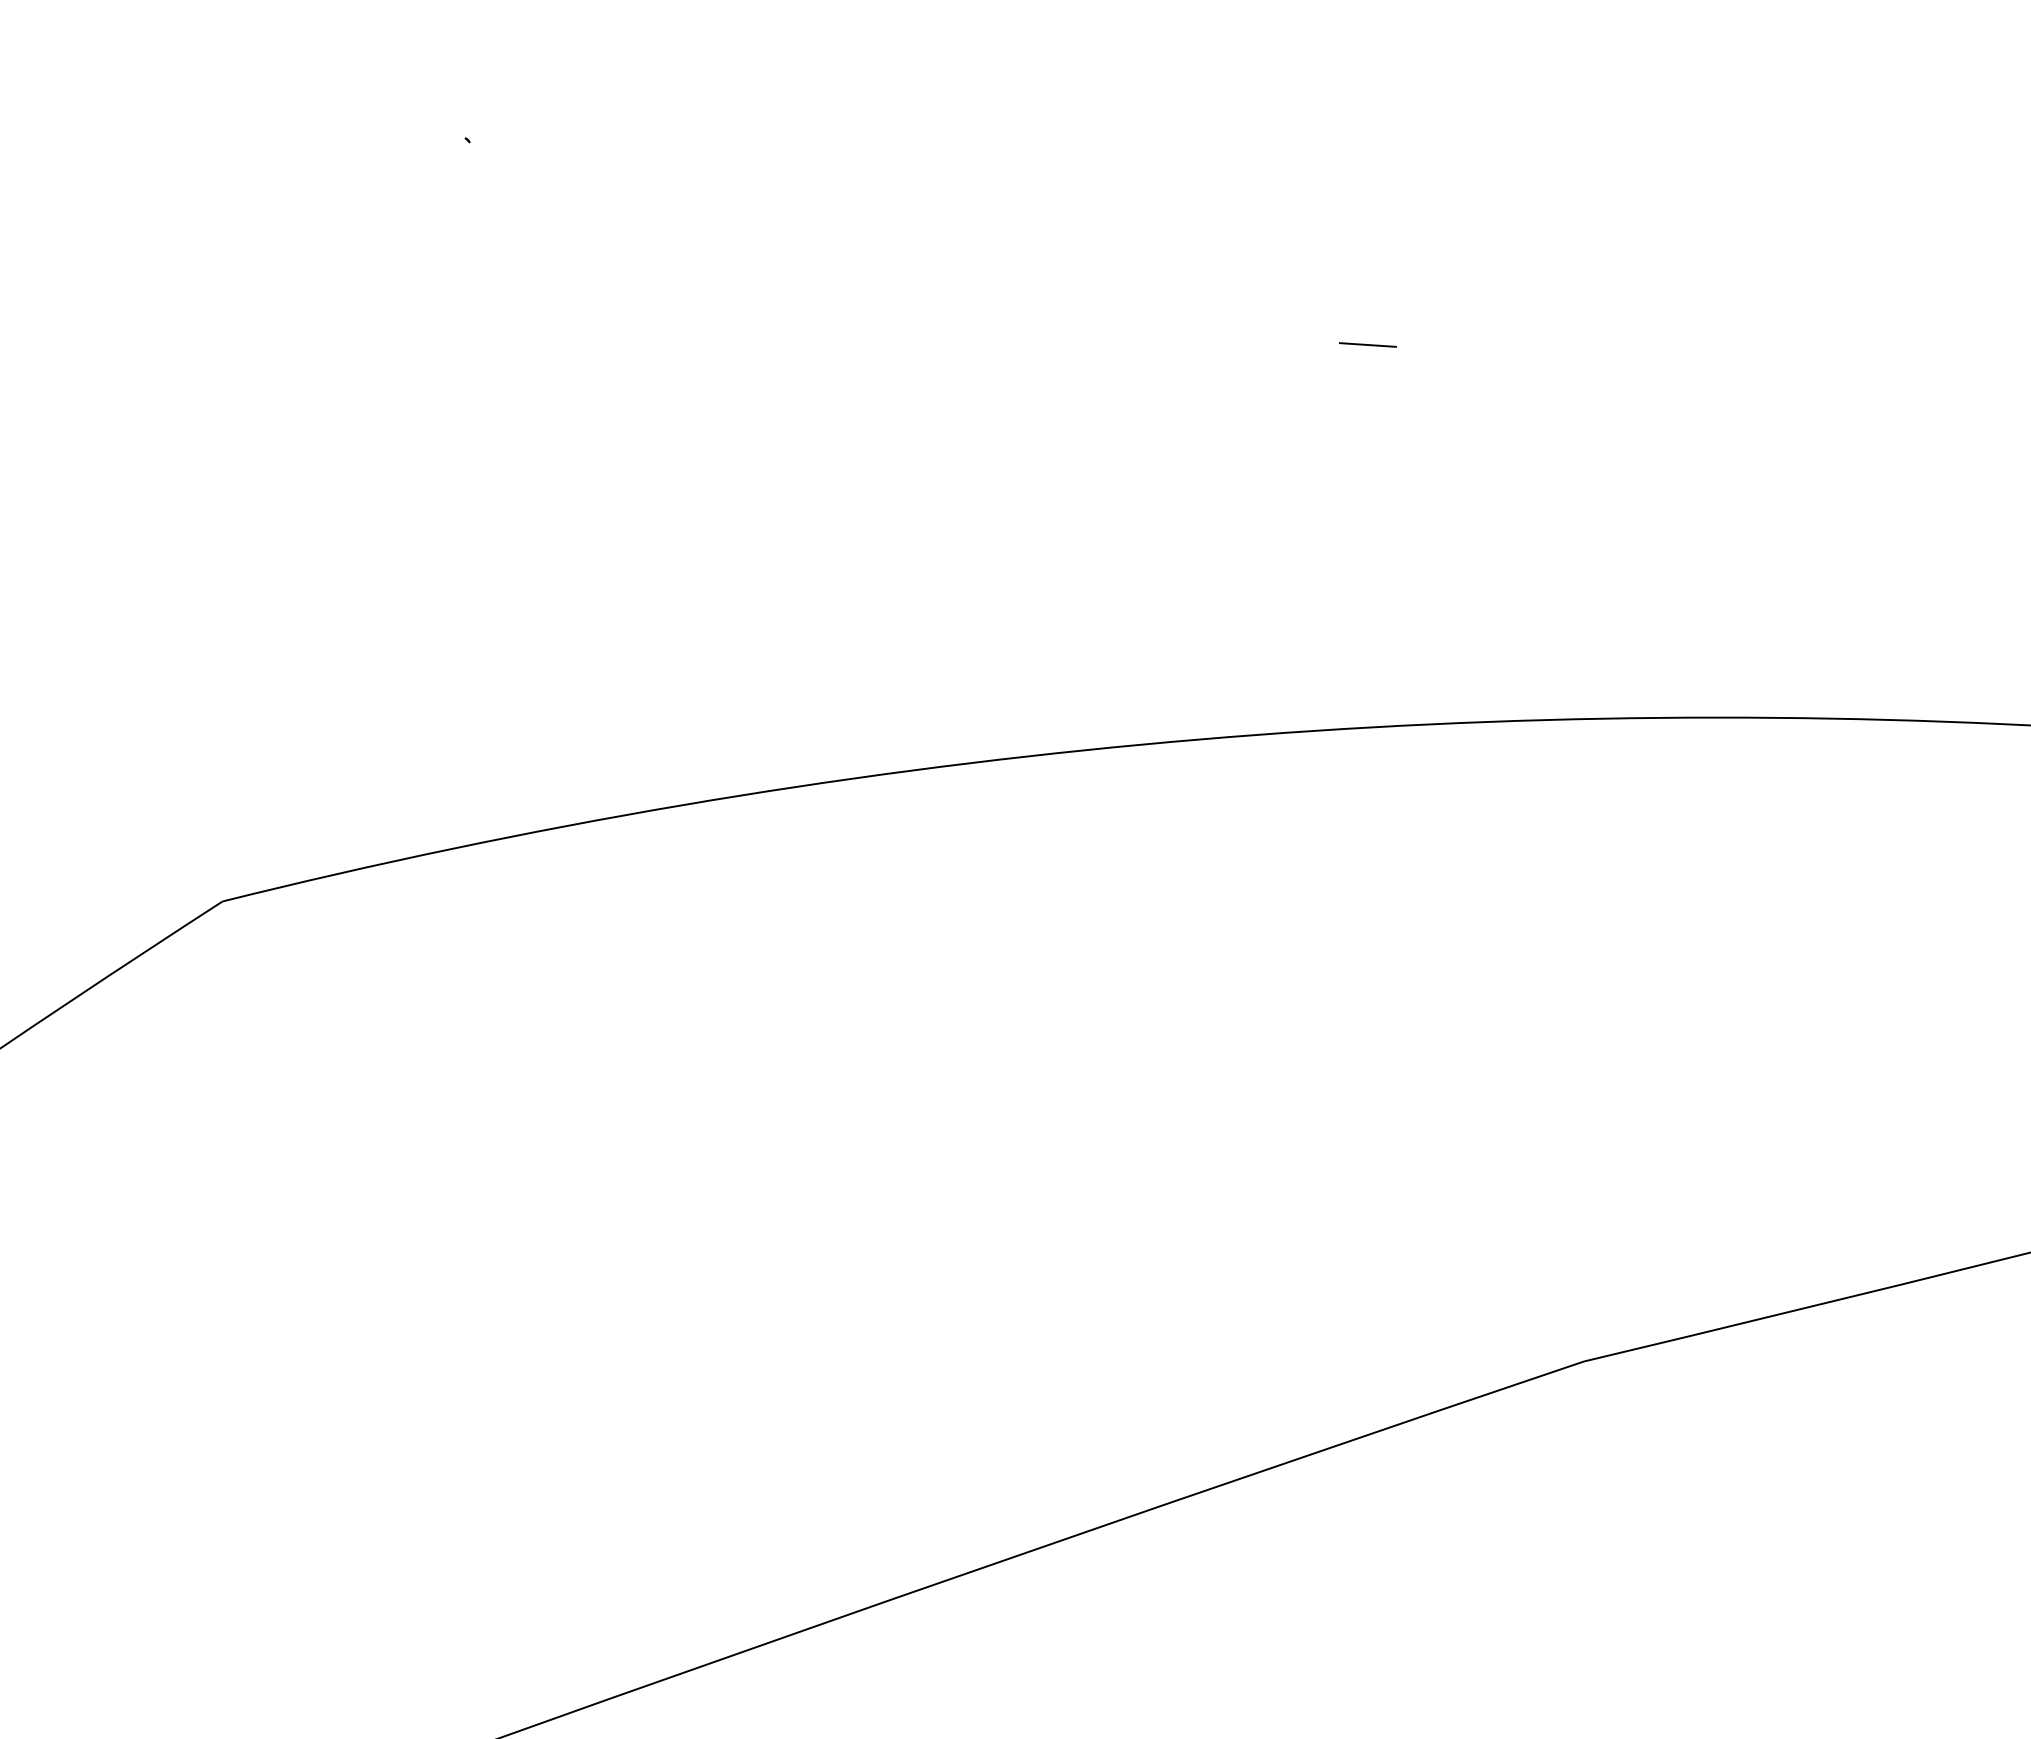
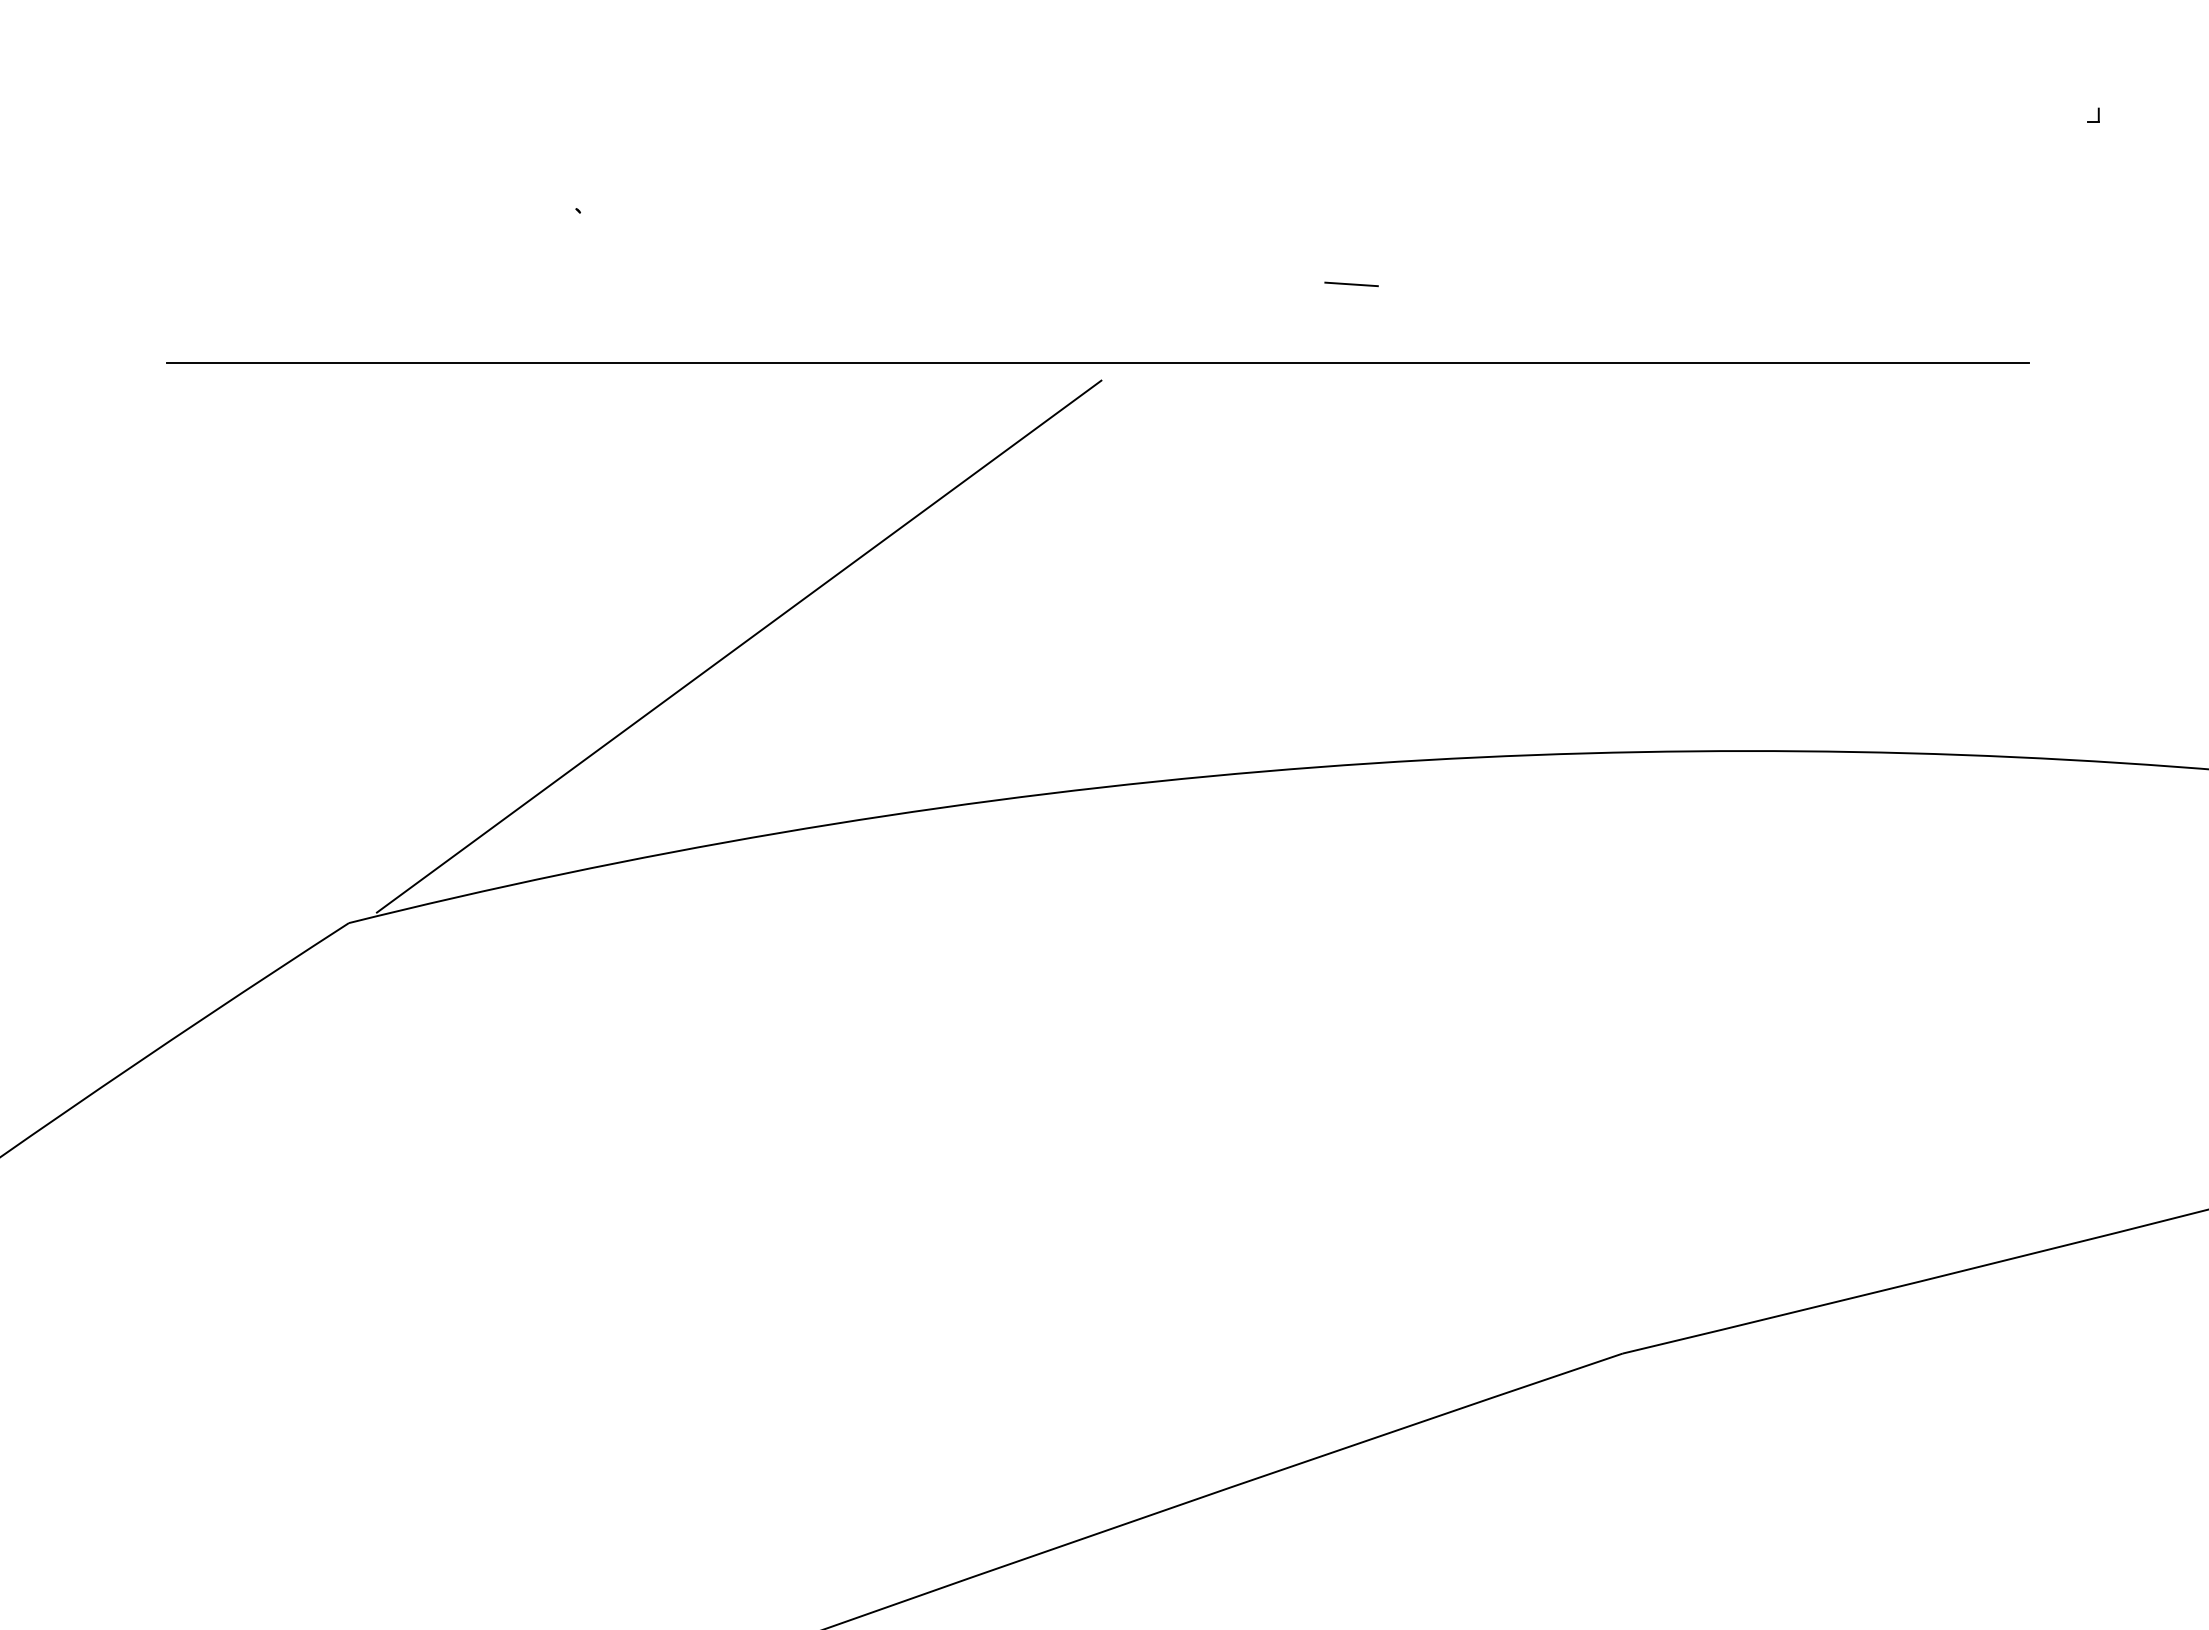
line: (1022, 303) -> (1097, 363), added
line: (1367, 345) -> (1351, 284), moved
line: (638, 605) -> (738, 646), added

